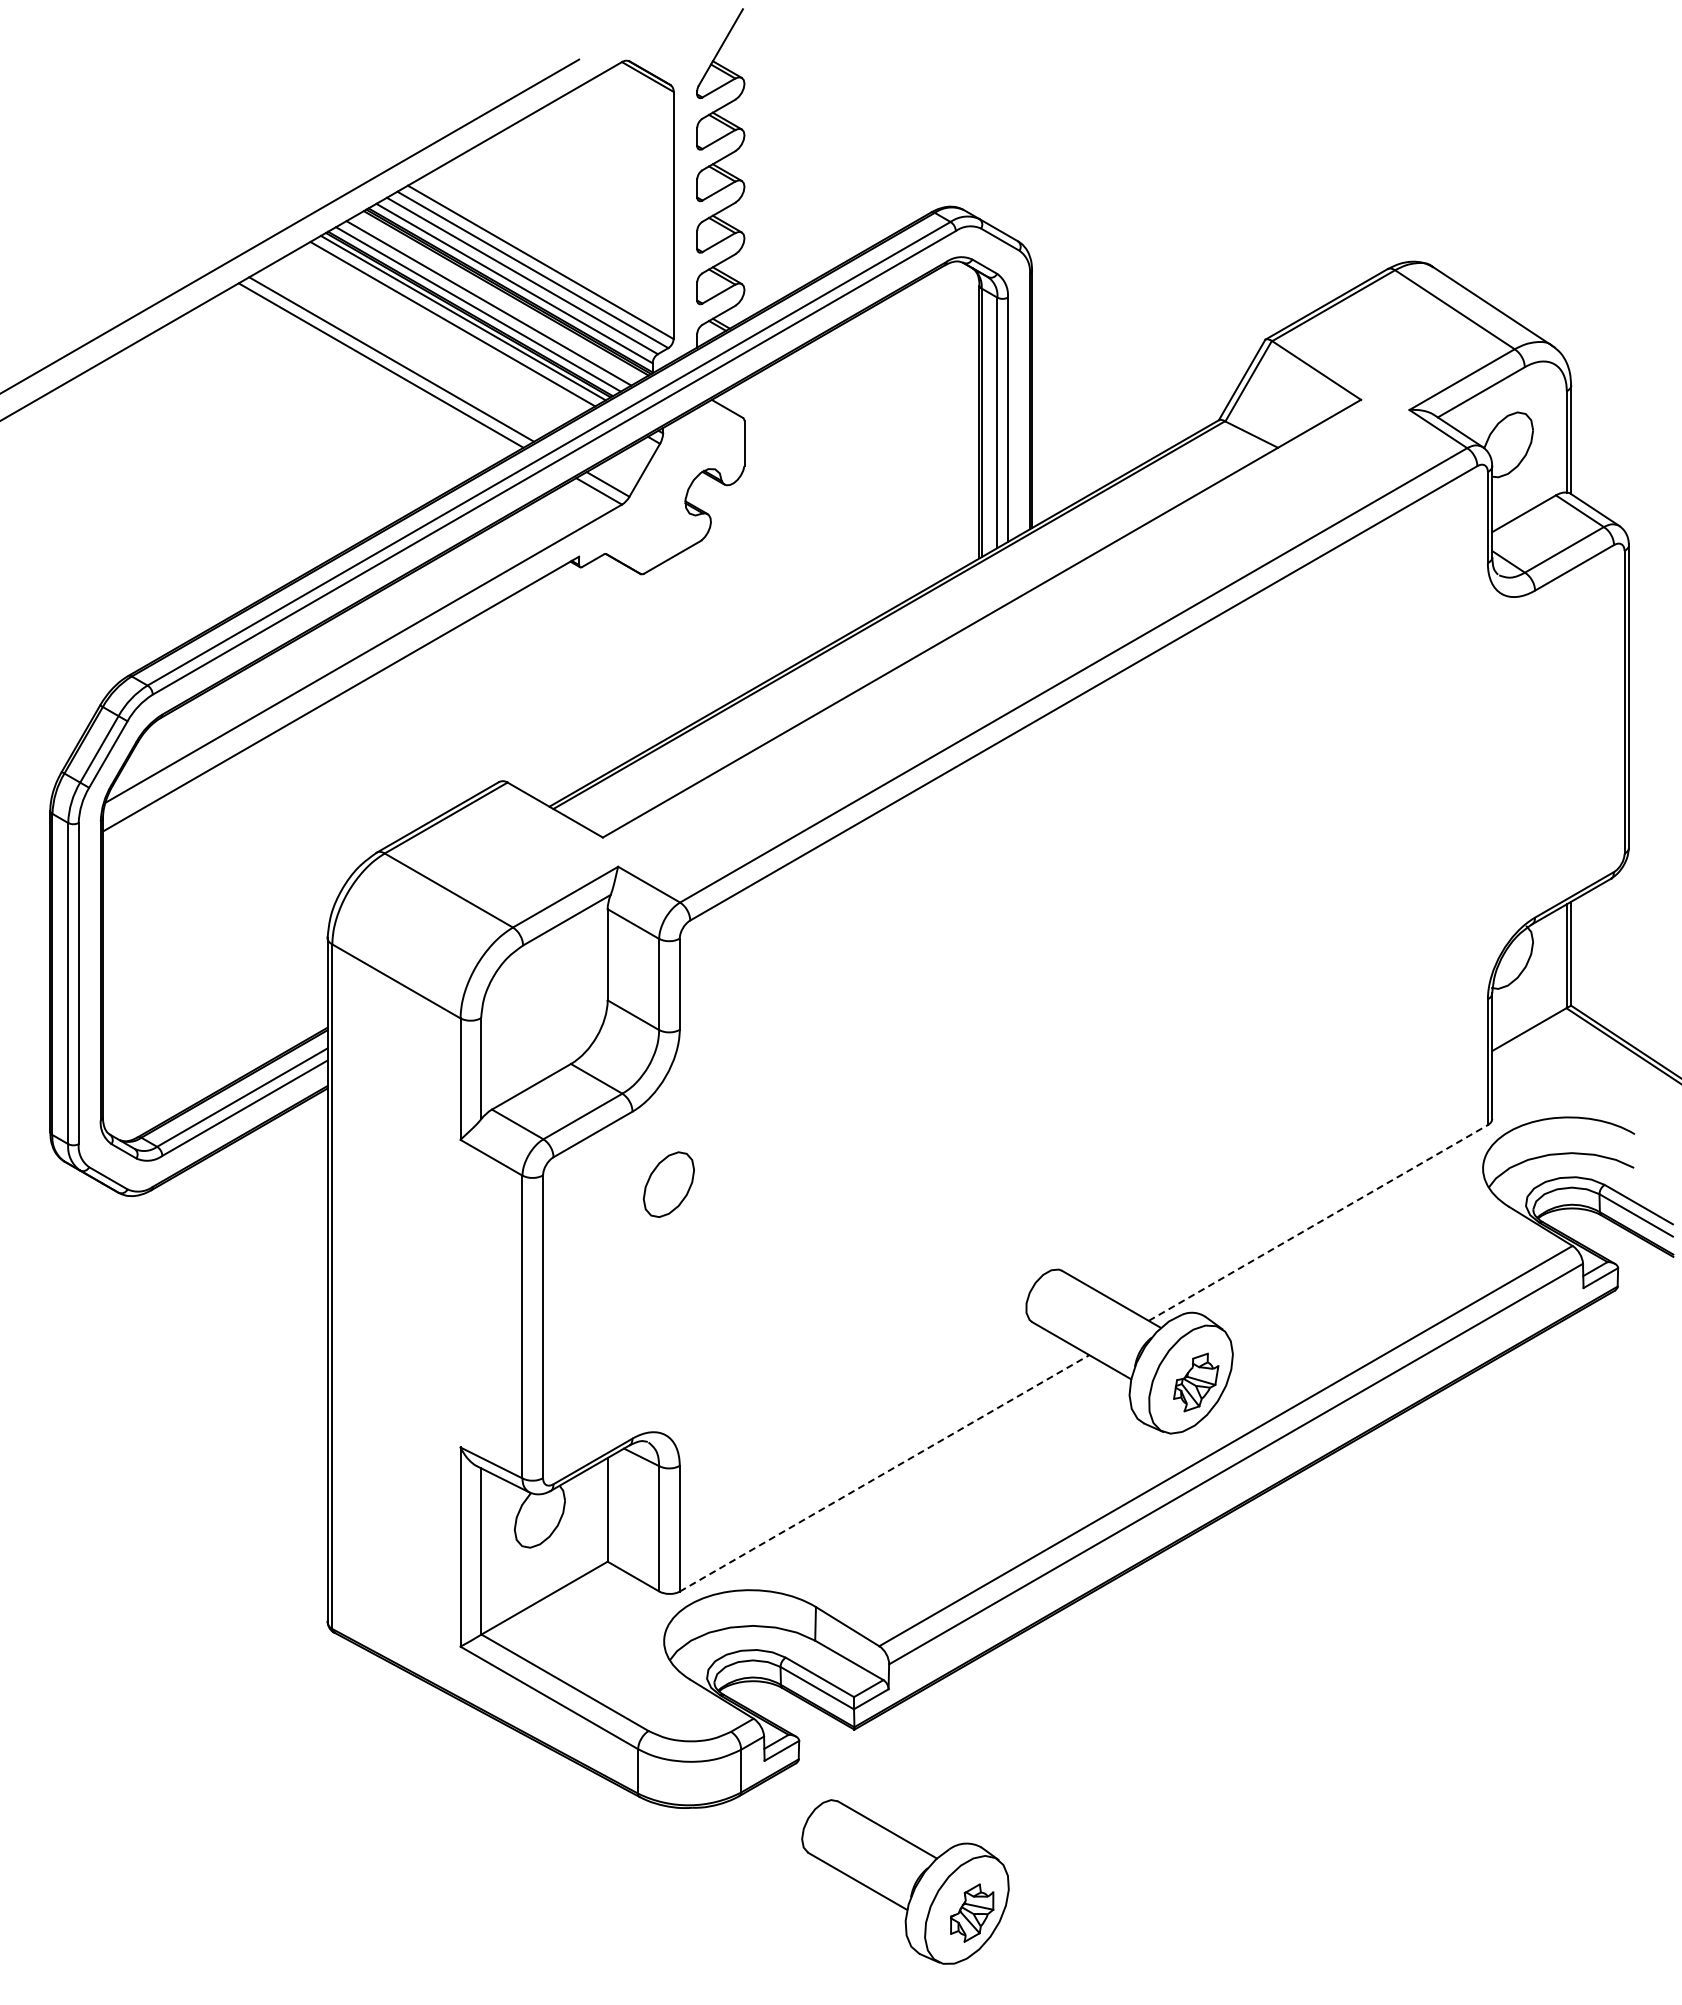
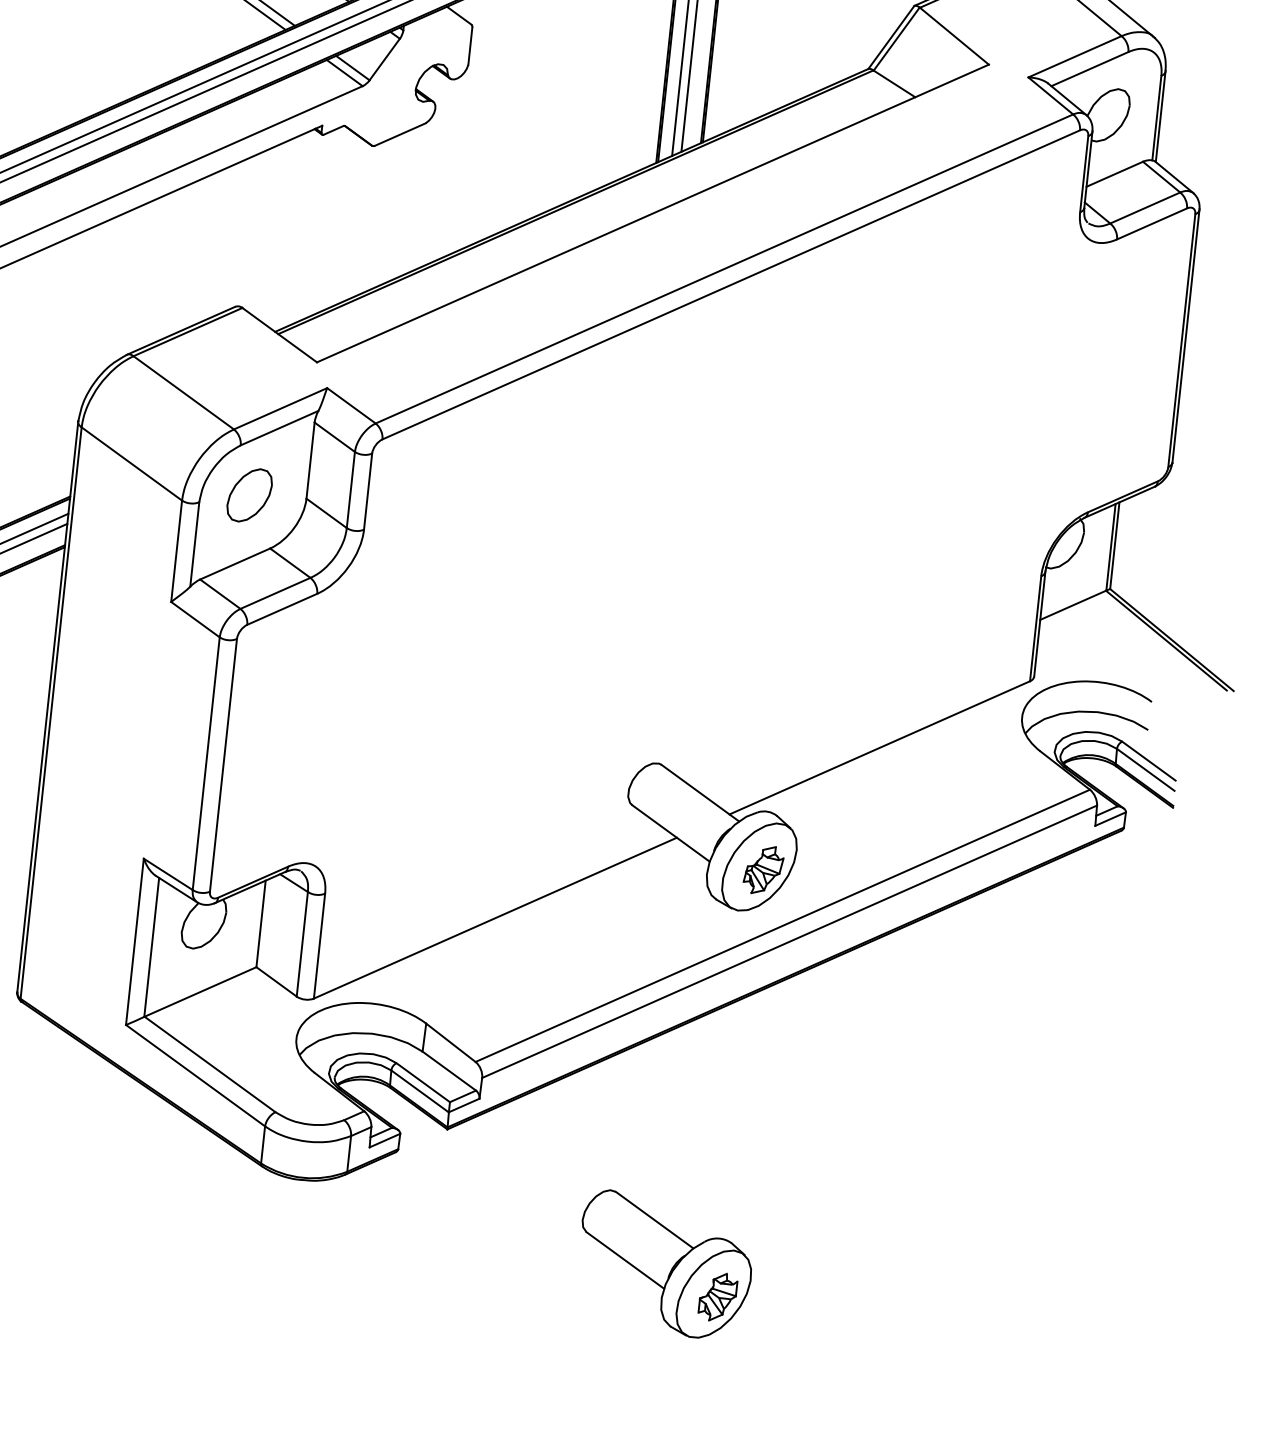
part: (668, 1184) -> (249, 495), moved
line: (1318, 1222) -> (879, 747), dashed -> solid
line: (885, 1473) -> (496, 918), dashed -> solid
part: (905, 1881) -> (665, 1264), moved

